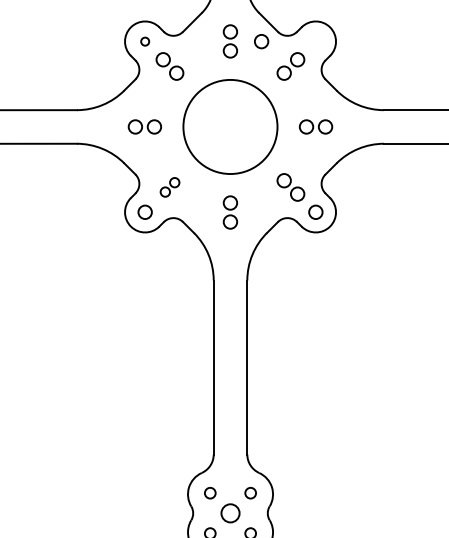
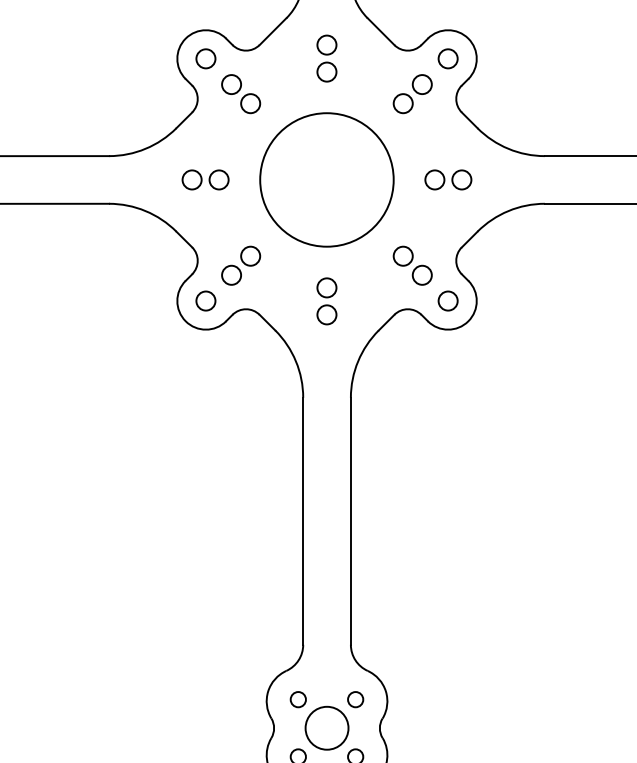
circle: (144, 41) -> (205, 58), size x1.67
circle: (261, 41) -> (447, 58), moved
part: (170, 187) -> (241, 265), size x1.43
circle: (230, 512) -> (326, 727), size x1.67

